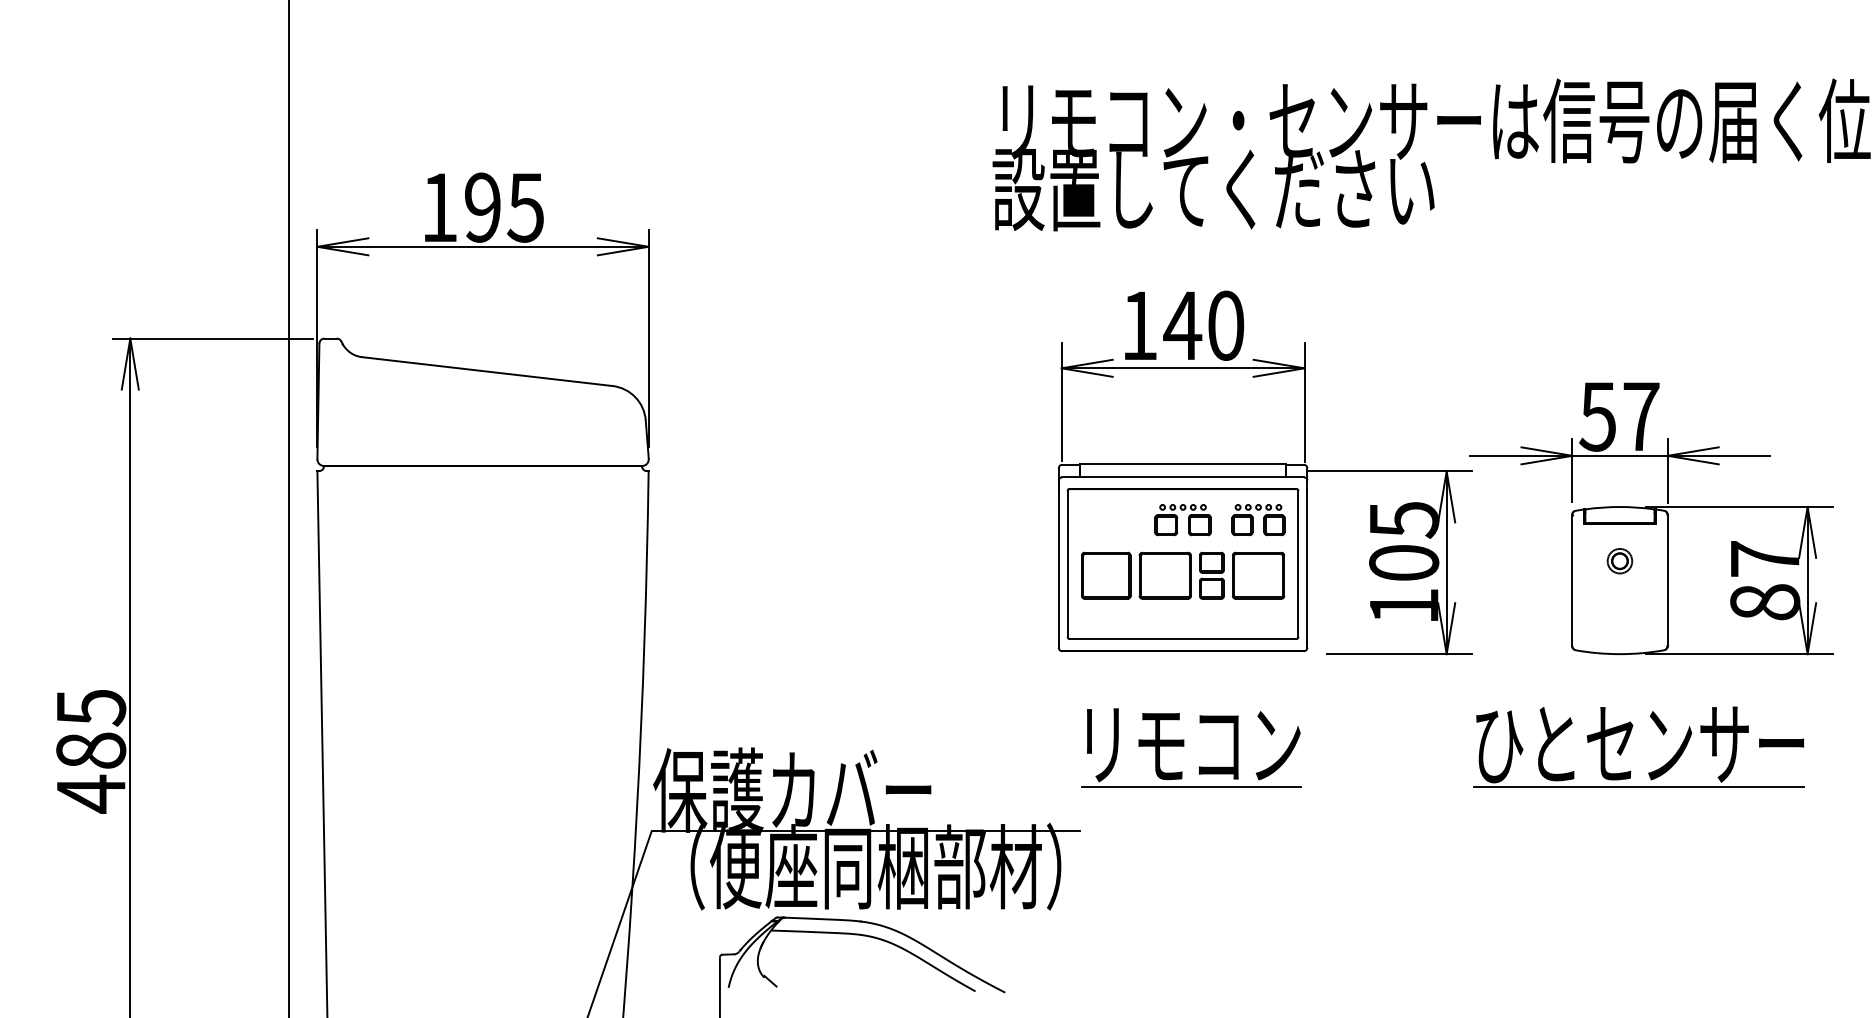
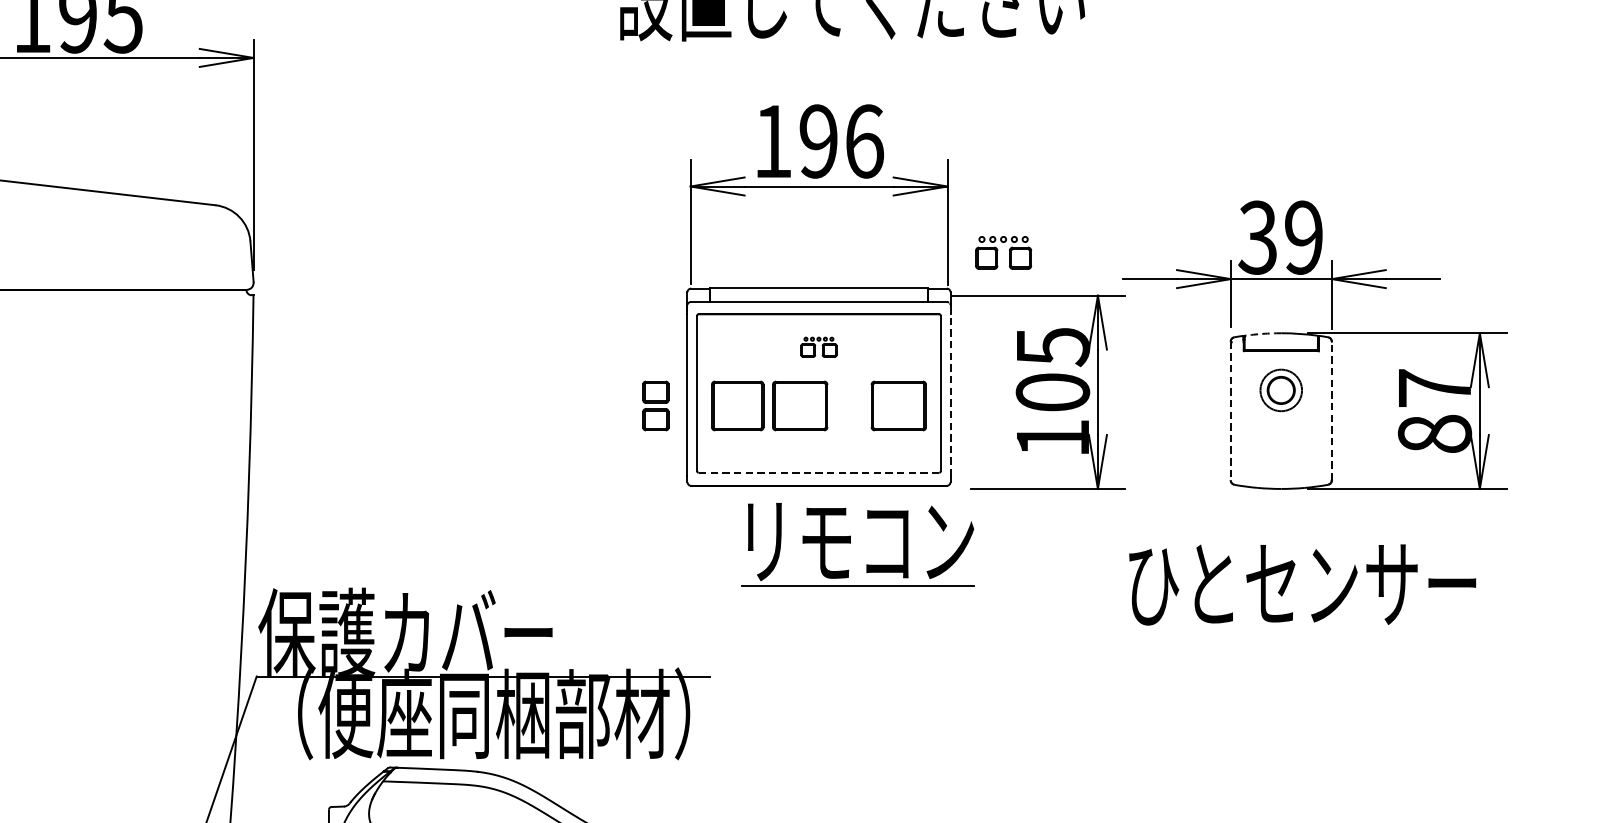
text: (1203, 325) -> (840, 141), 140 -> 196
text: (1619, 416) -> (1280, 237), 57 -> 39
arc: (1602, 507) -> (1262, 333), solid -> dashed
part: (1182, 520) -> (818, 347), size x0.6
part: (1258, 520) -> (1003, 253), moved
part: (1619, 561) -> (1280, 390), size x1.6
line: (1307, 565) -> (950, 395), solid -> dashed
part: (1211, 575) -> (655, 405), moved
line: (1667, 579) -> (1331, 409), solid -> dashed
line: (1572, 580) -> (1231, 411), solid -> dashed
line: (1183, 638) -> (819, 472), solid -> dashed
part: (1184, 746) -> (851, 543), moved
line: (1638, 787) -> (1300, 630), removed

